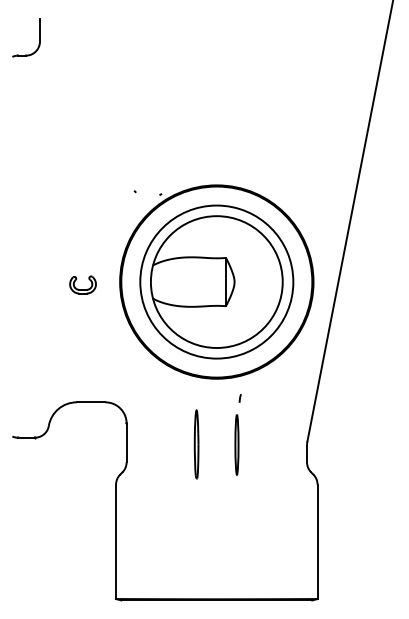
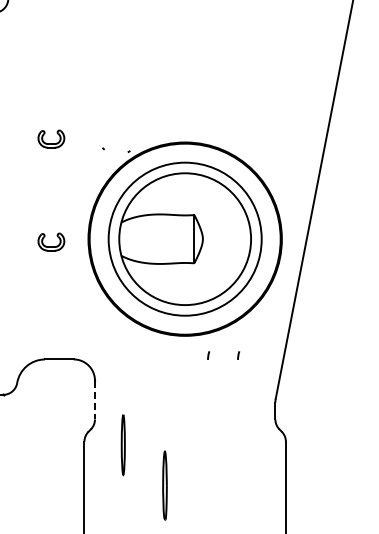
part: (82, 181) -> (50, 138), added
curve: (269, 398) -> (237, 355), added
line: (126, 443) -> (94, 400), solid -> dashed
part: (196, 444) -> (164, 485), moved
part: (236, 444) -> (122, 444), moved

